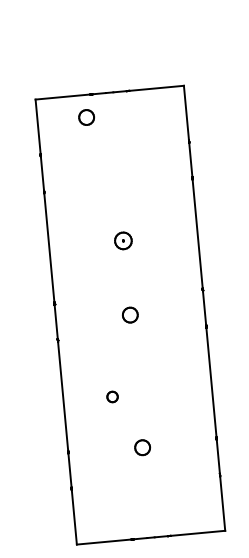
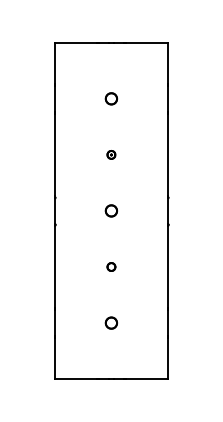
part: (85, 117) -> (110, 98), moved
part: (123, 240) -> (111, 154), size x0.62
part: (112, 396) -> (111, 266), moved
part: (141, 447) -> (110, 322), moved

